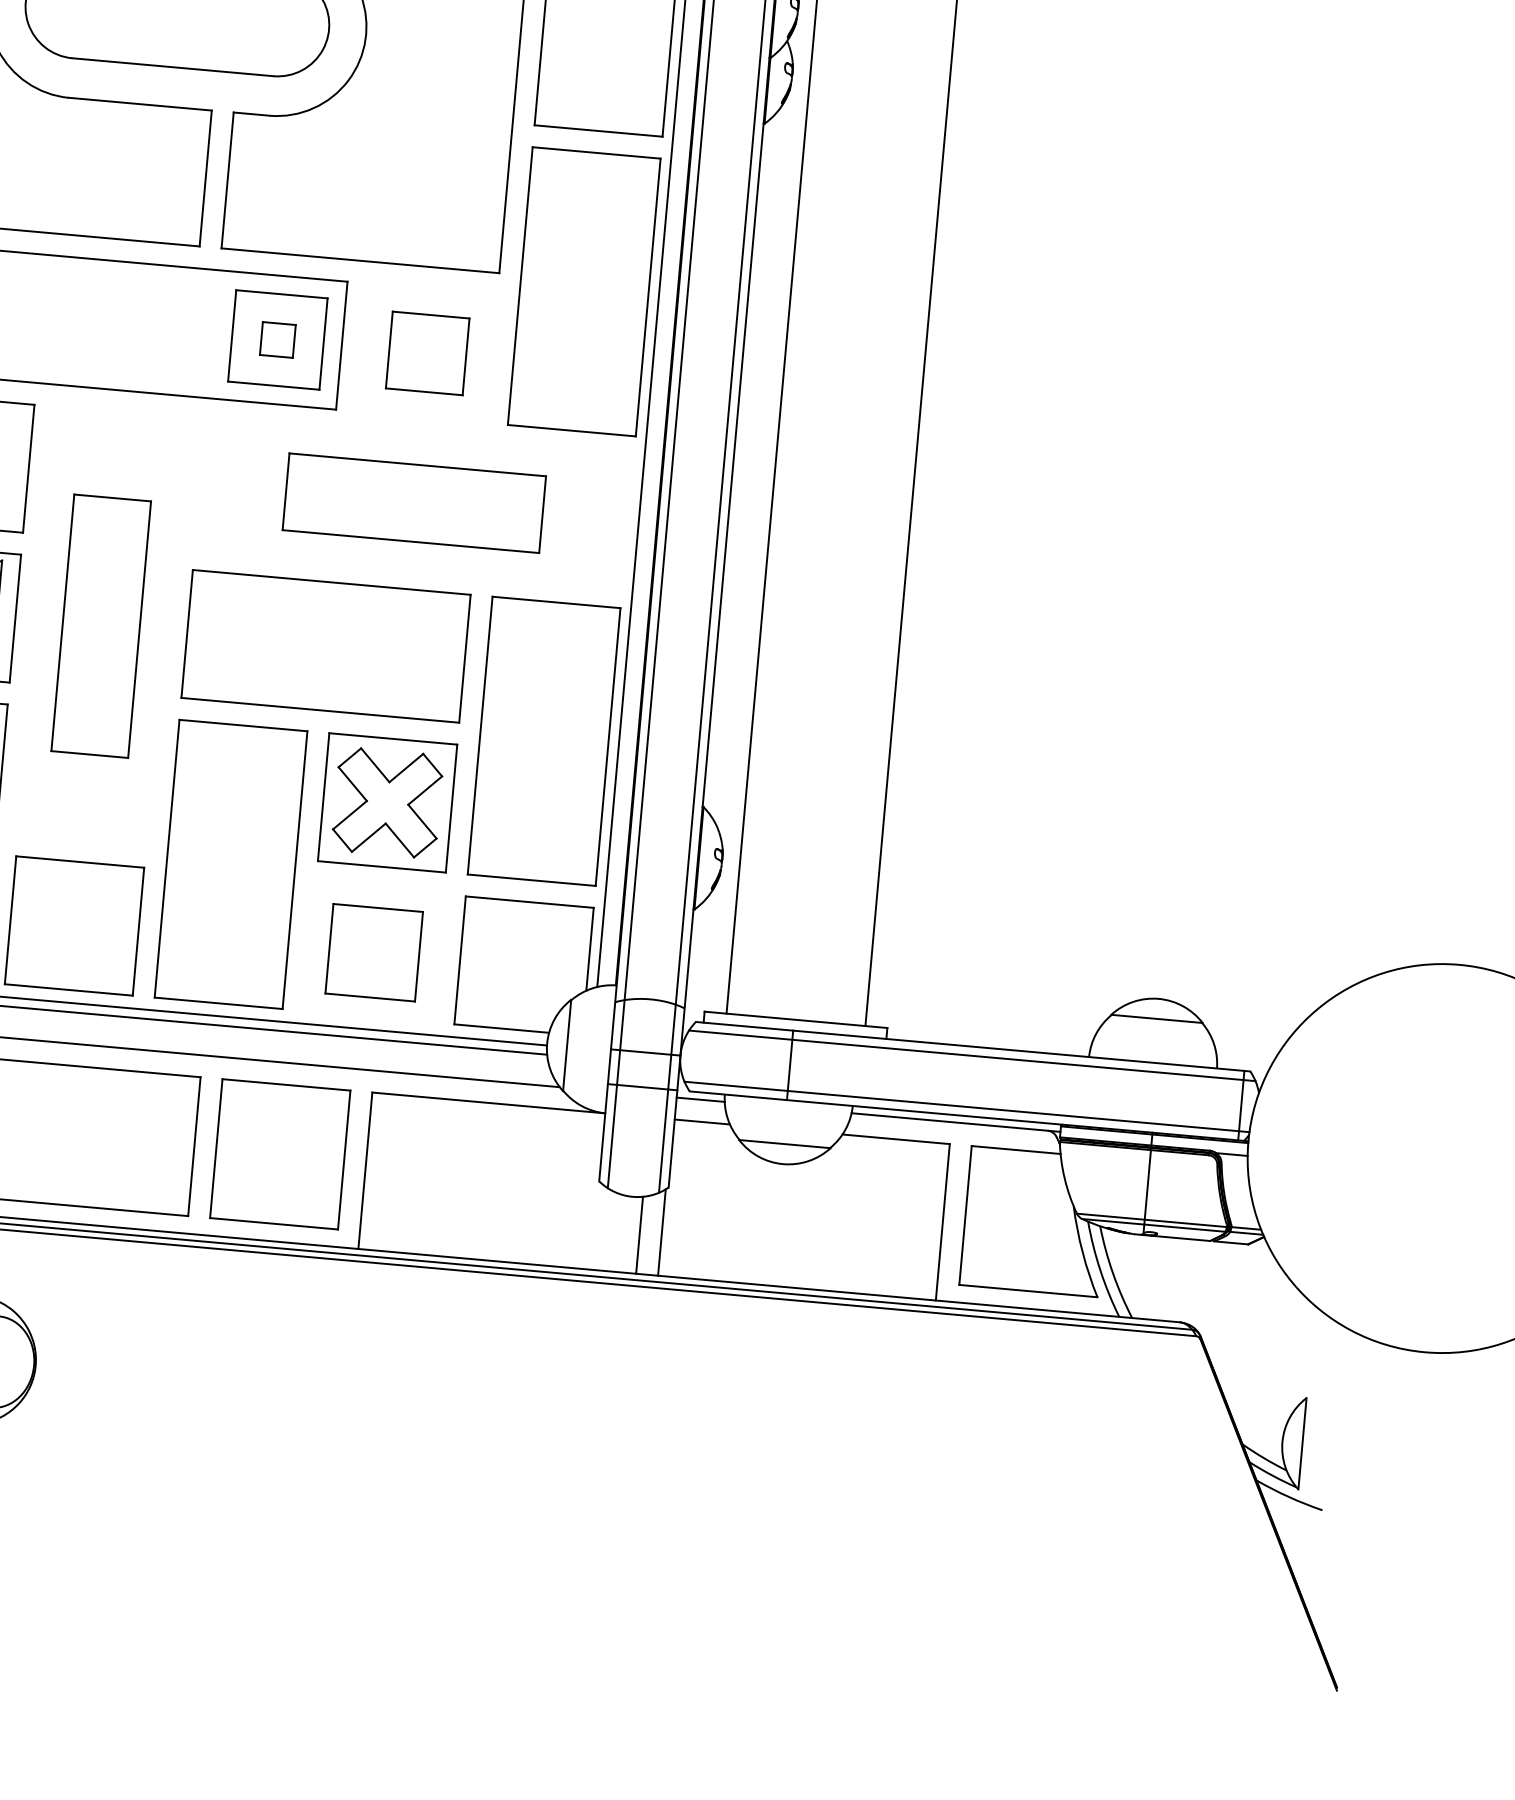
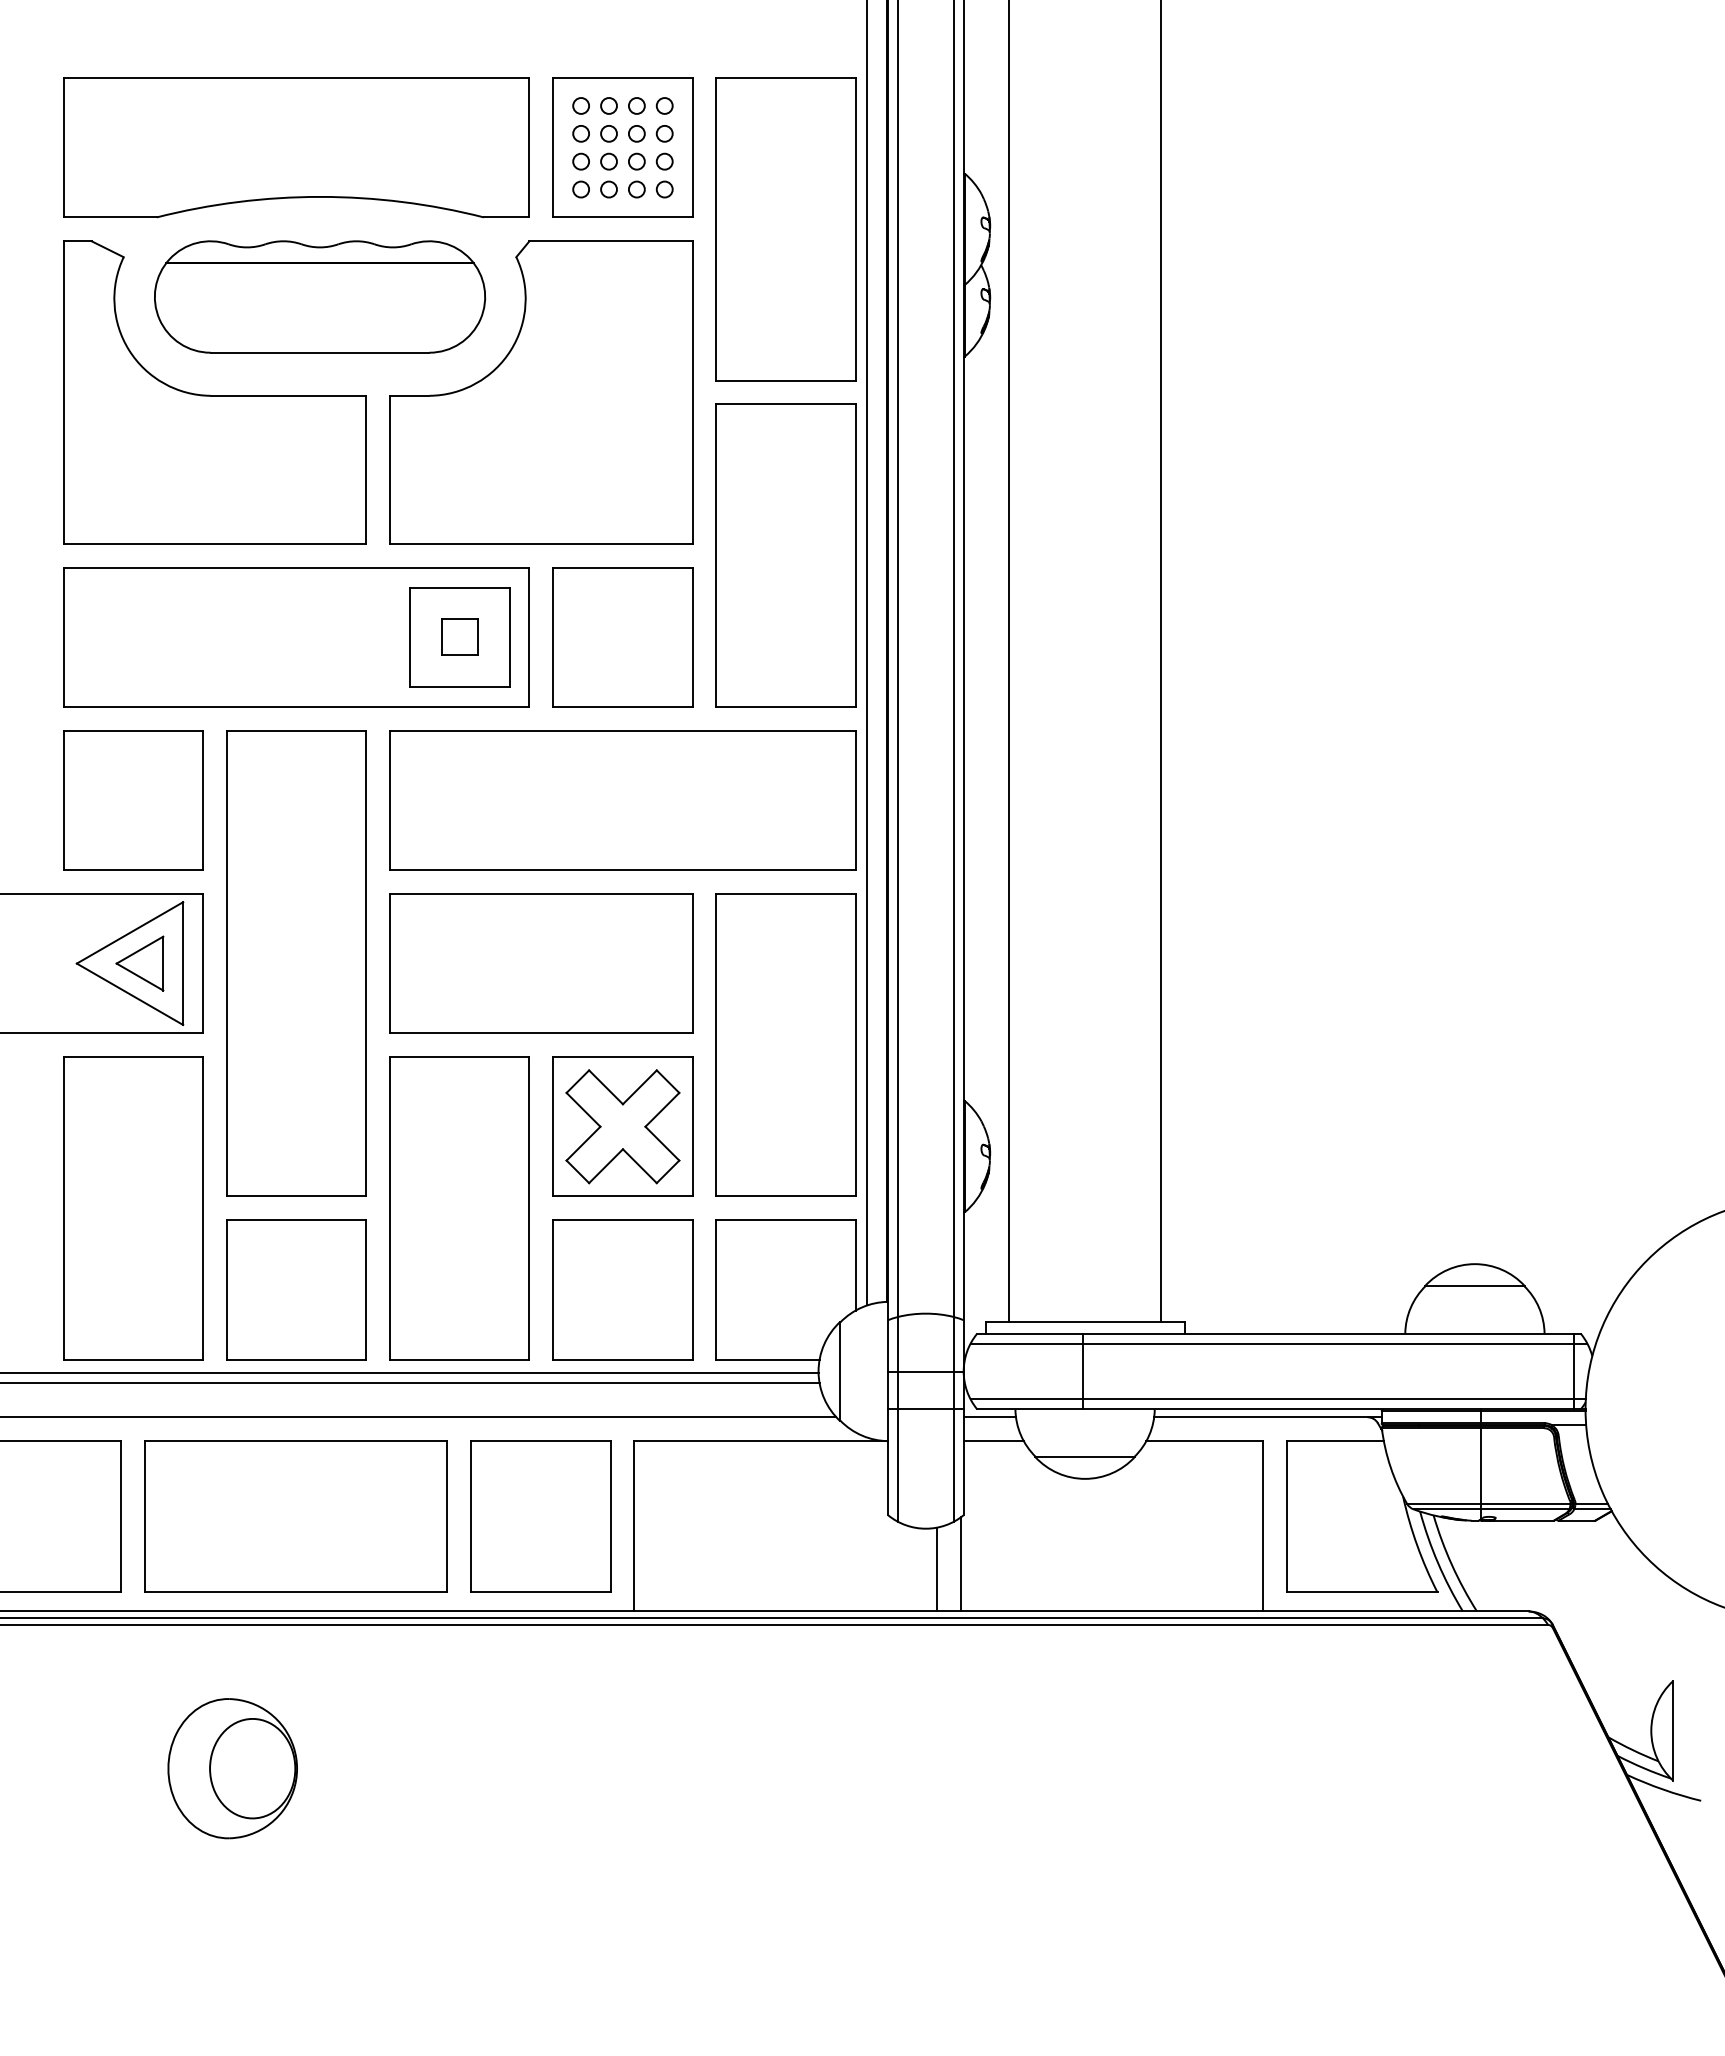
part: (427, 353) -> (622, 637), size x1.67
part: (413, 503) -> (622, 800), size x1.67
part: (101, 626) -> (296, 963), size x1.67
part: (373, 952) -> (622, 1289), size x1.43

